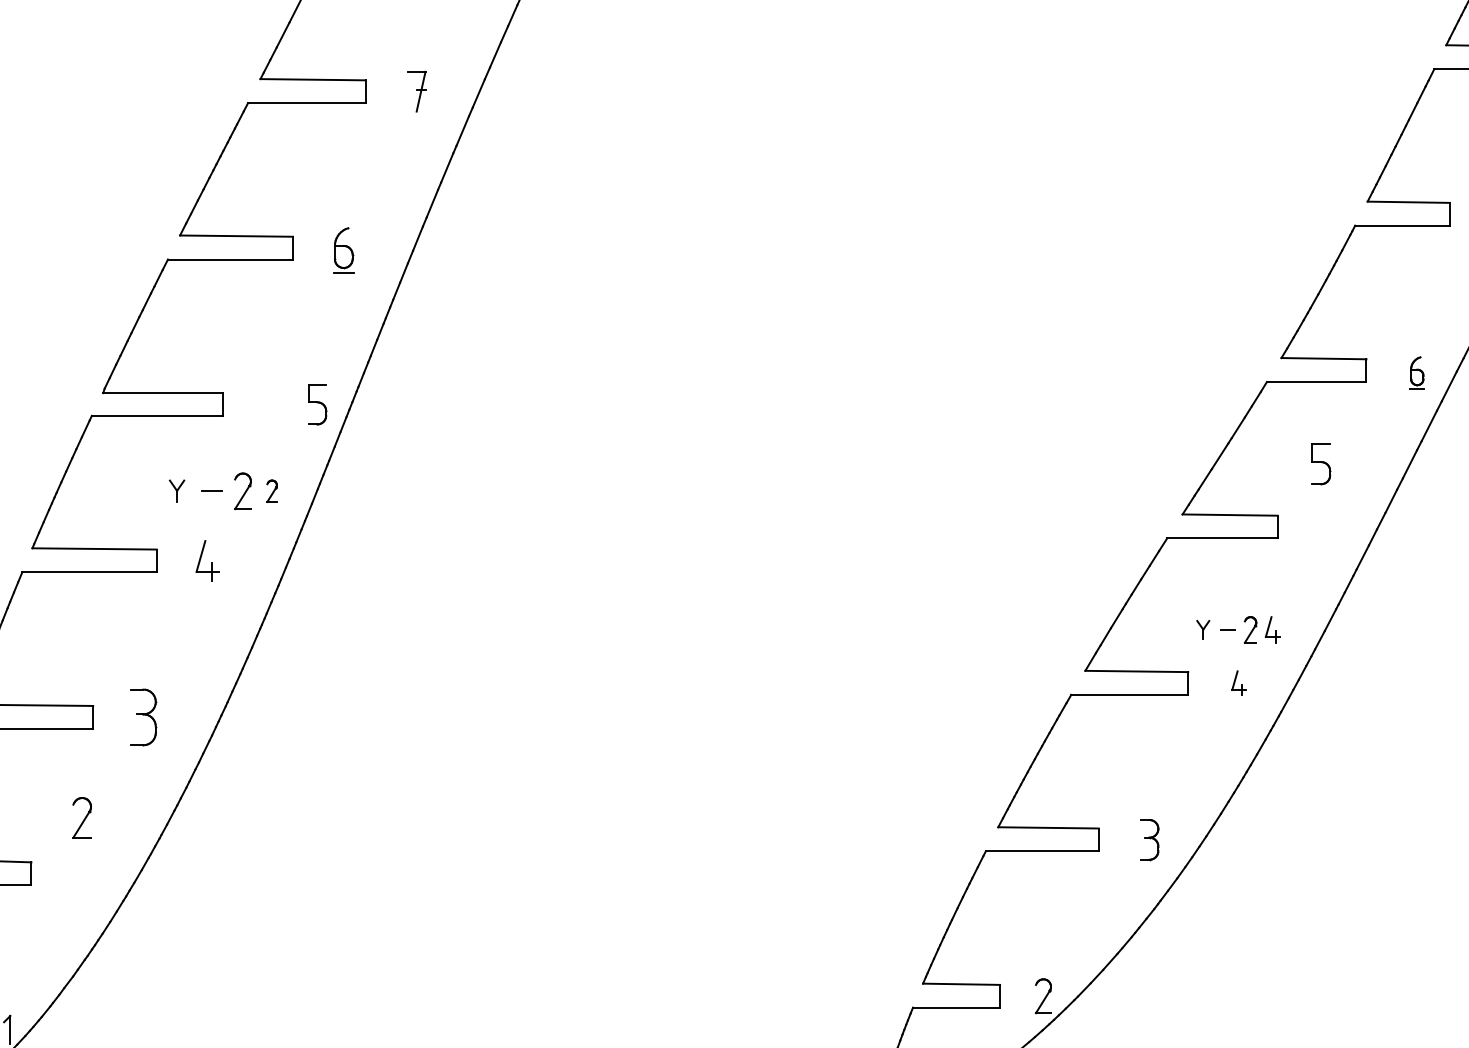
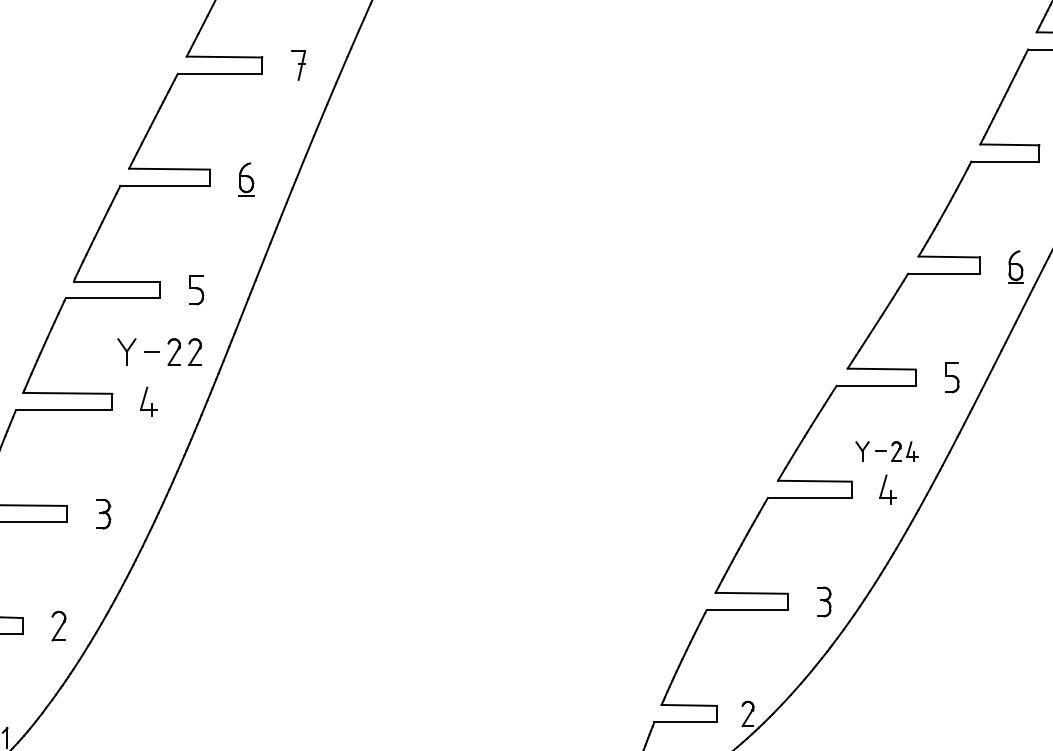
part: (1416, 371) -> (1015, 266), size x1.43
part: (317, 405) -> (196, 290), moved
part: (1321, 464) -> (952, 377), moved
part: (176, 490) -> (126, 351), size x1.67
part: (271, 490) -> (194, 351), size x1.67
part: (1203, 630) -> (862, 451), size x1.43
part: (1238, 683) -> (887, 489), size x1.67
part: (144, 716) -> (103, 513), size x0.71
part: (81, 818) -> (58, 626), moved

